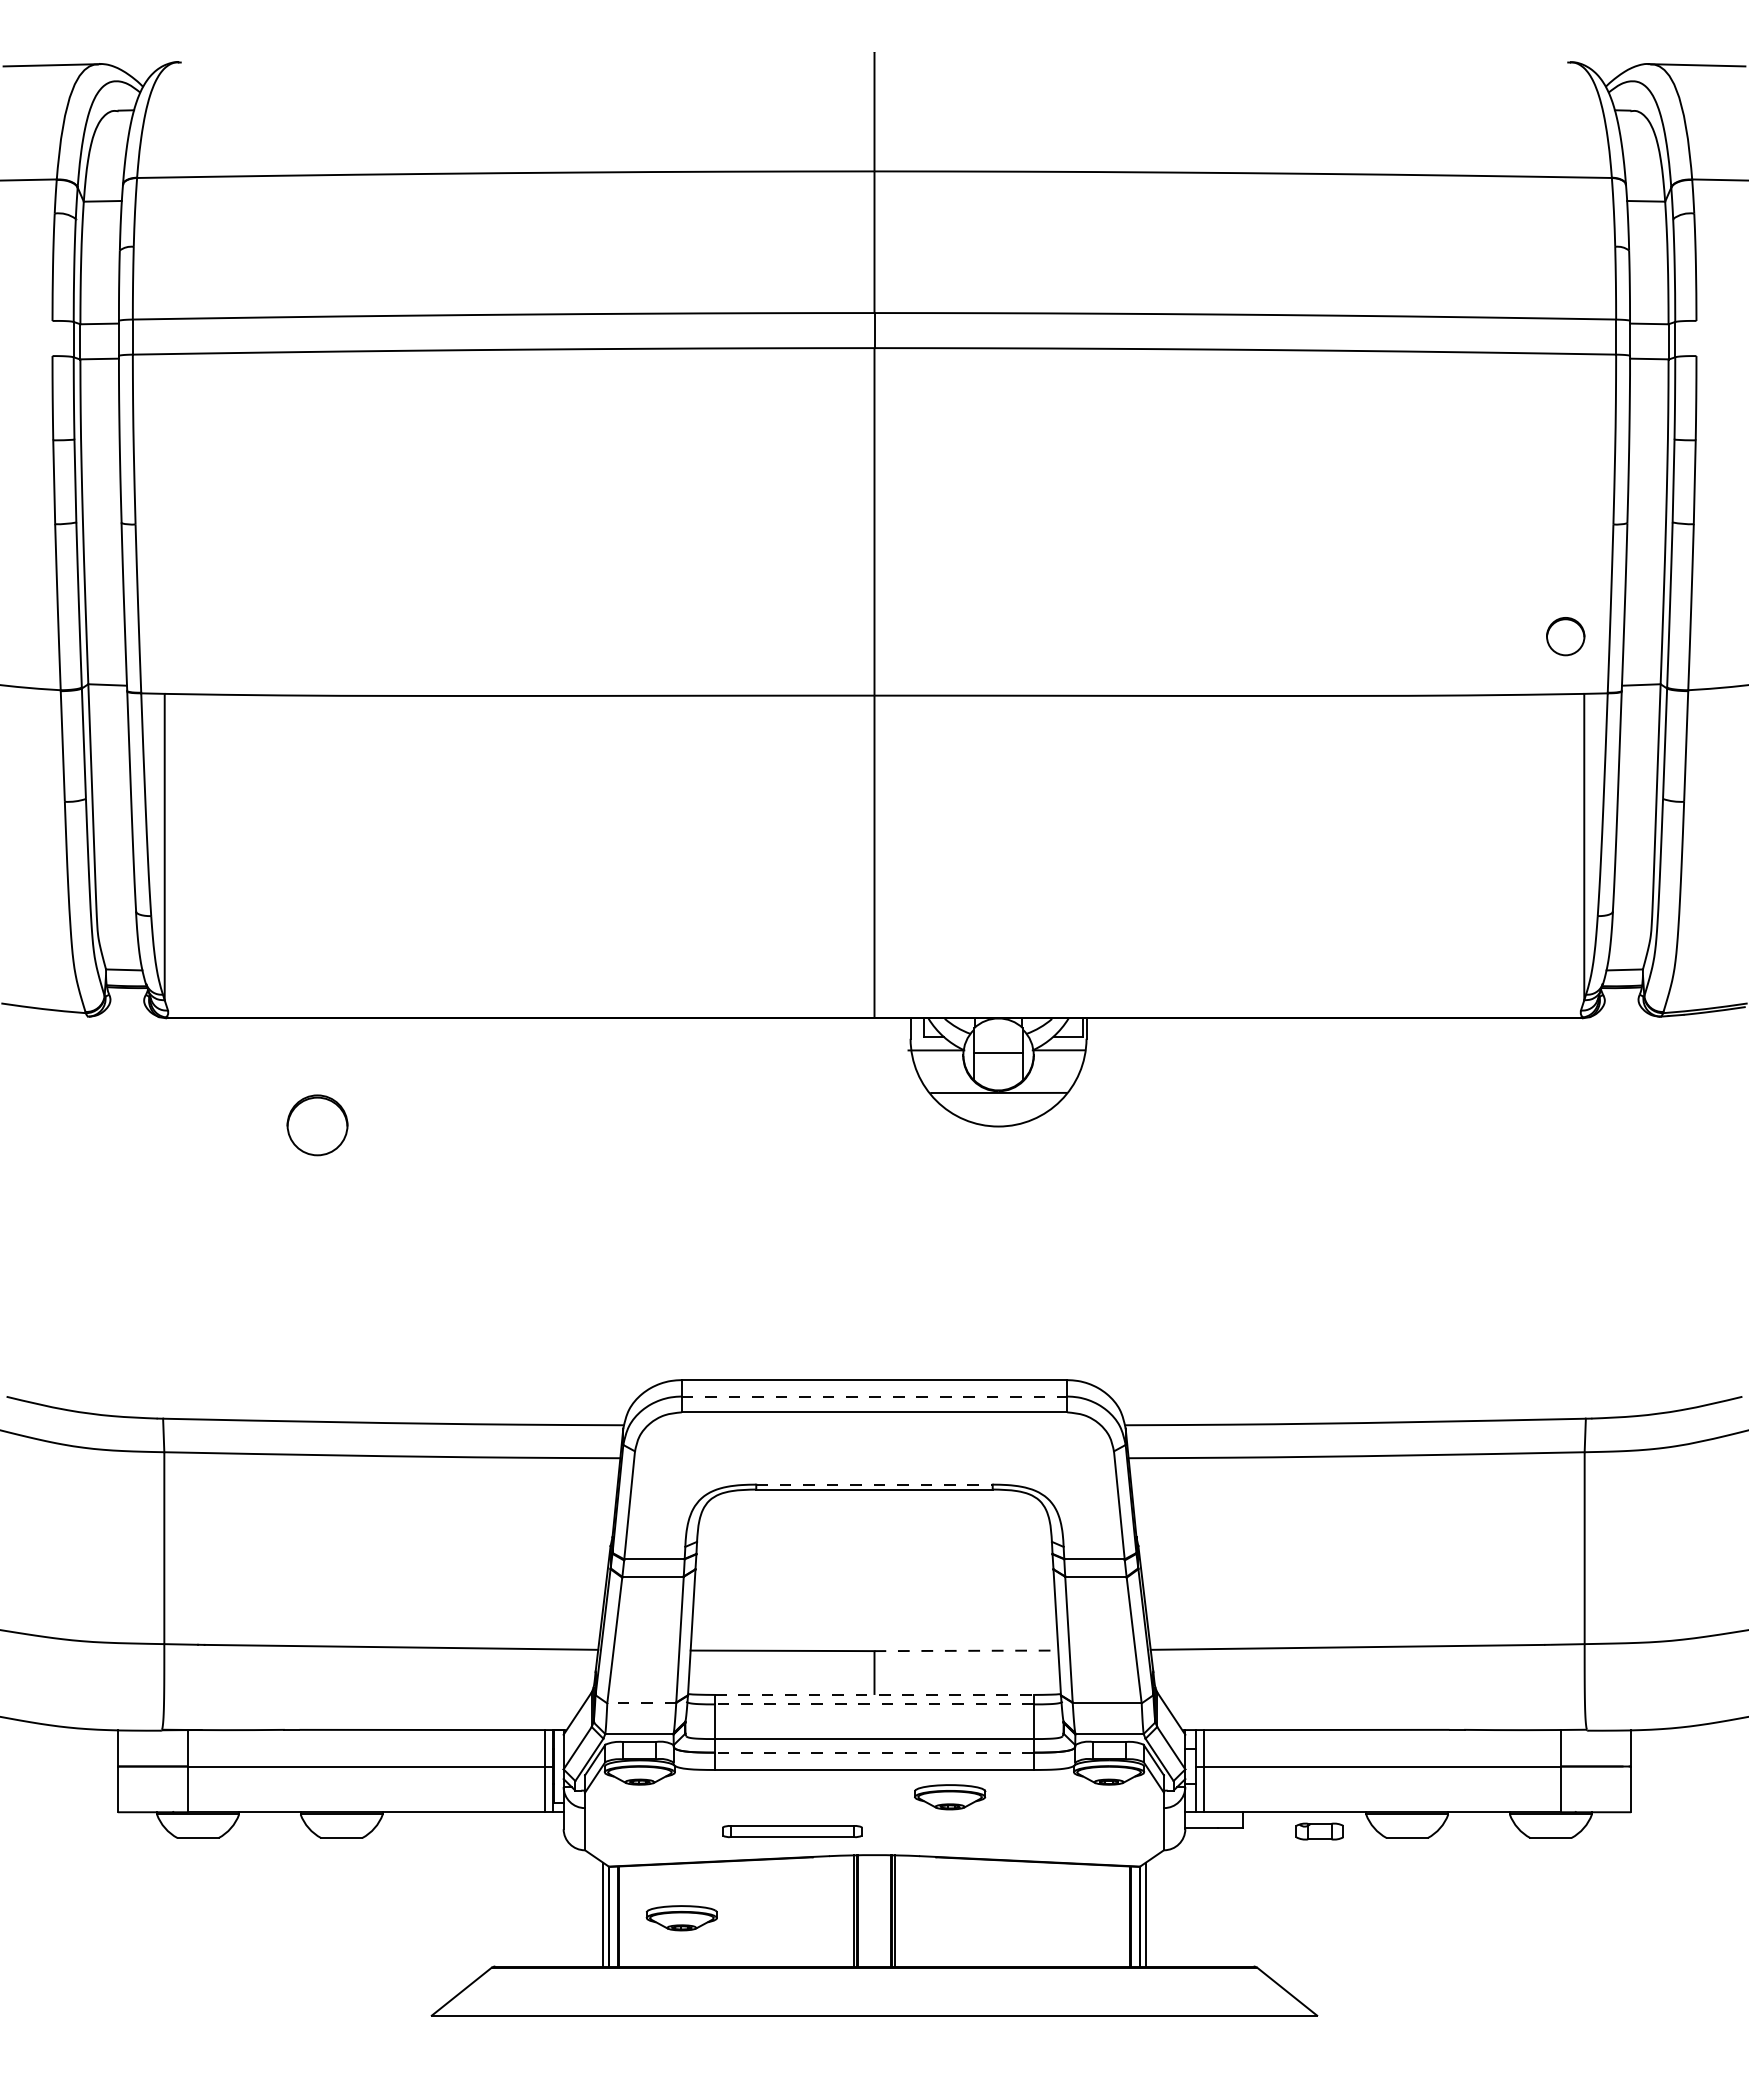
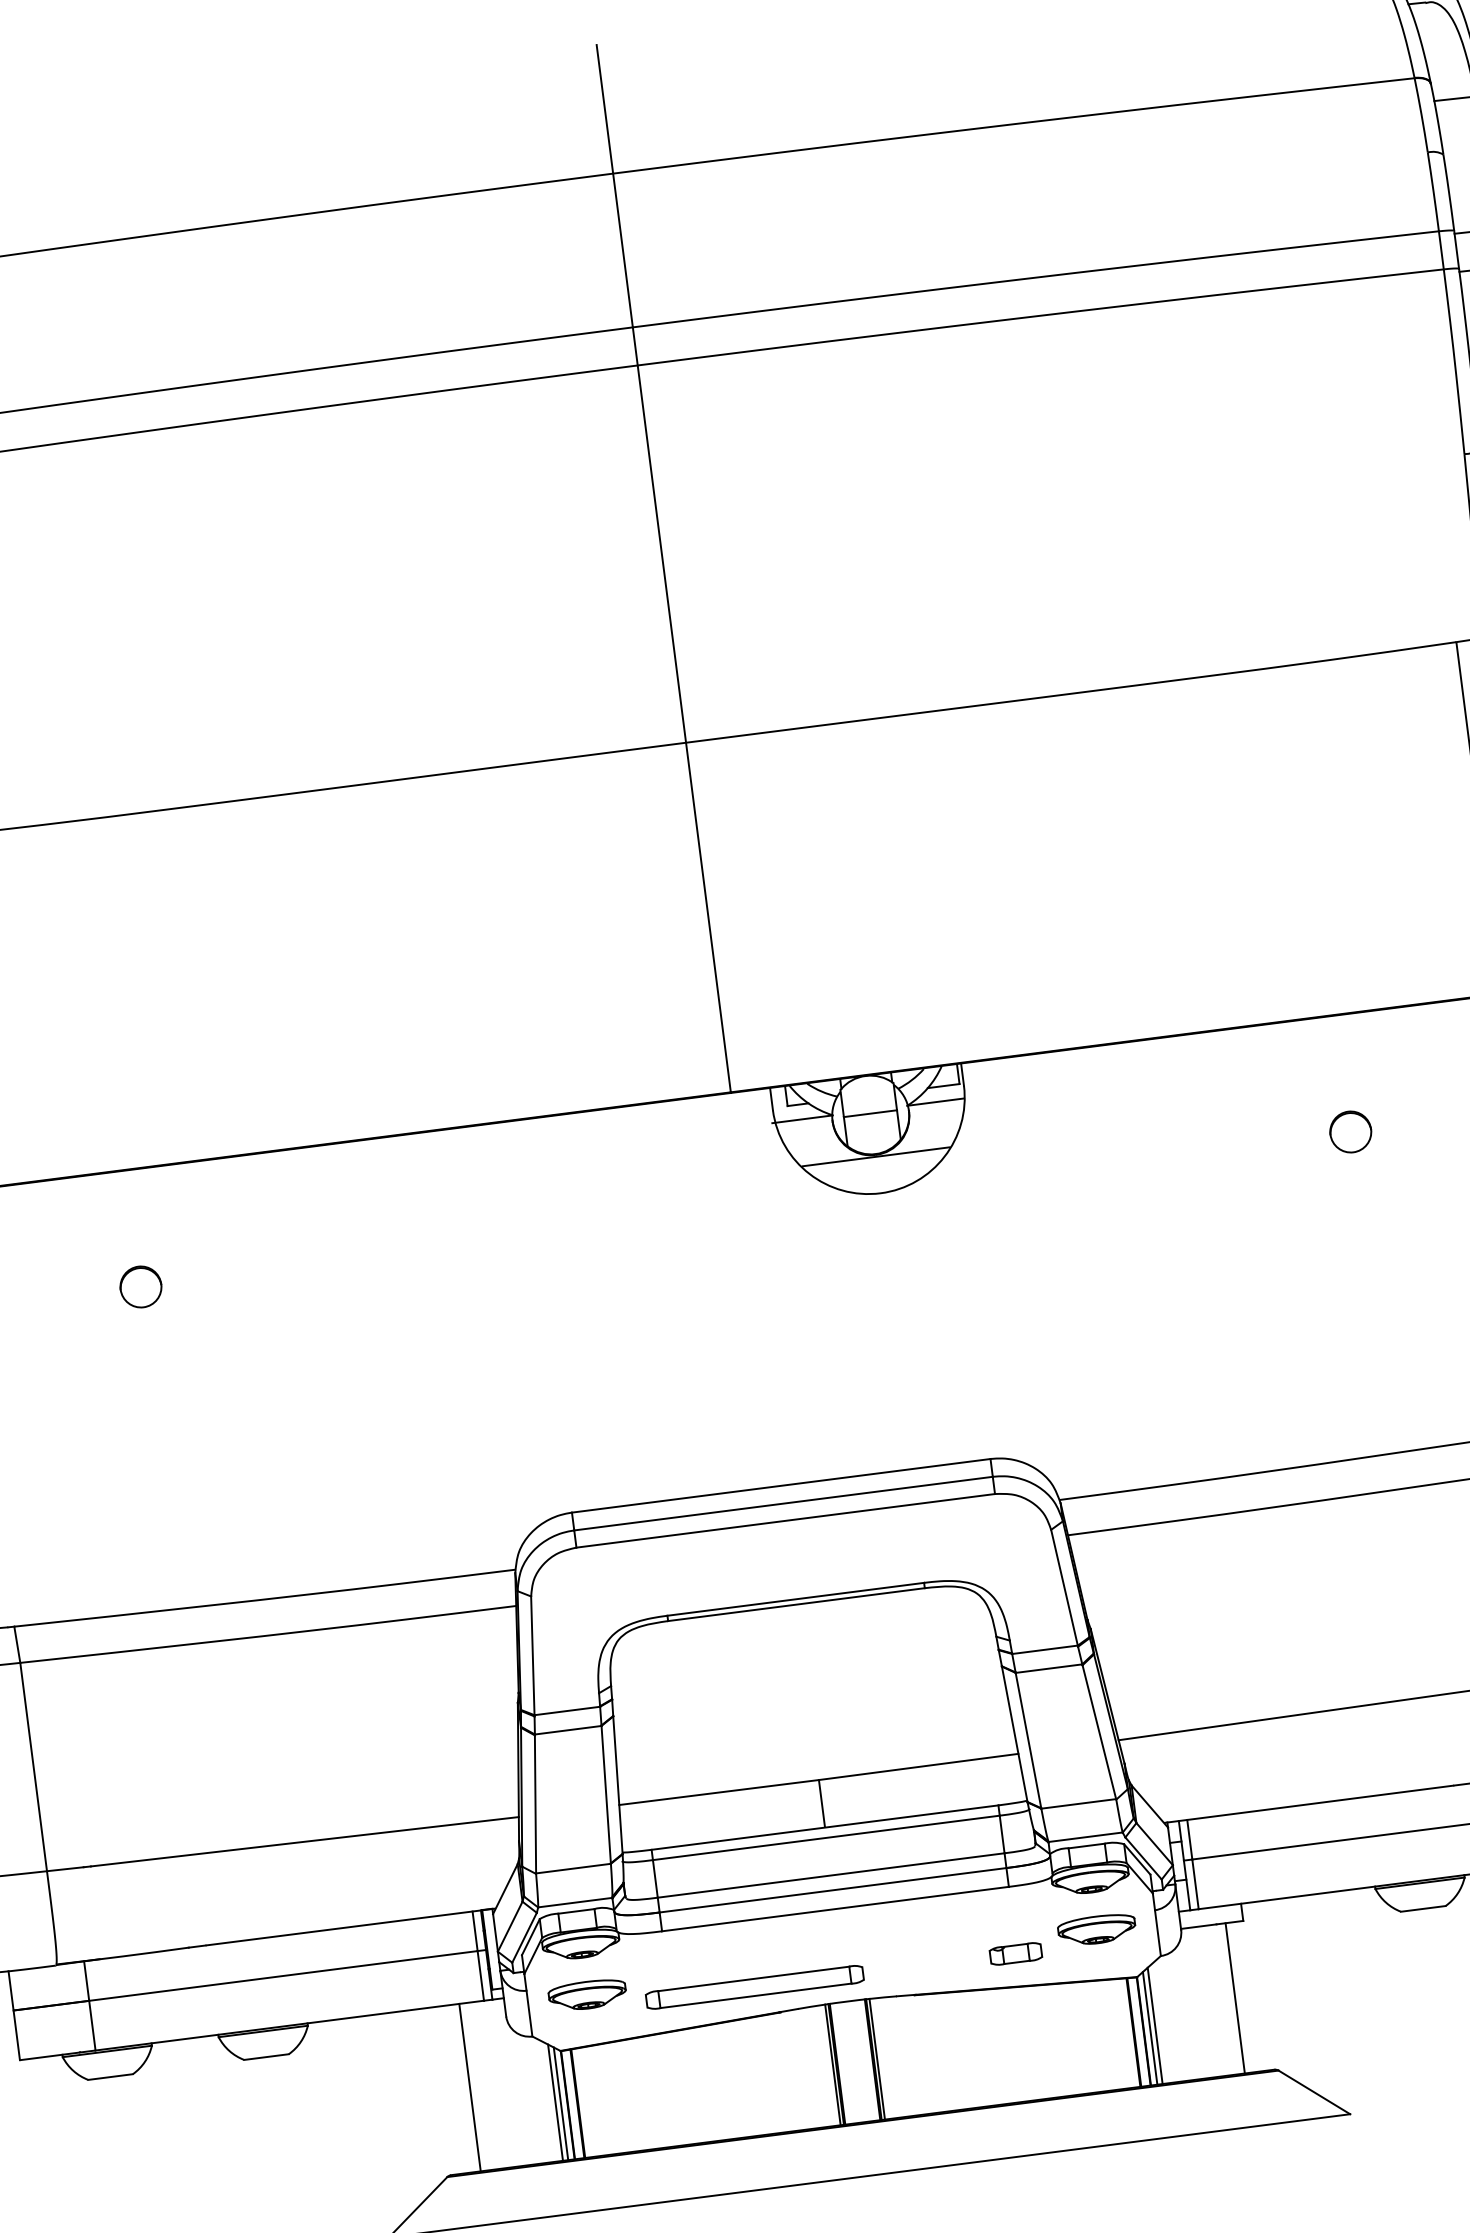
circle: (1565, 636) -> (1350, 1131), moved
circle: (316, 1125) -> (140, 1287), size x0.62
line: (874, 1396) -> (783, 1503), dashed -> solid
line: (875, 1484) -> (796, 1599), dashed -> solid
line: (966, 1650) -> (918, 1766), dashed -> solid
line: (874, 1694) -> (824, 1827), dashed -> solid
line: (641, 1702) -> (573, 1868), dashed -> solid
line: (874, 1704) -> (826, 1837), dashed -> solid
line: (874, 1752) -> (833, 1890), dashed -> solid
part: (950, 1797) -> (1097, 1930), moved
part: (792, 1831) -> (755, 1987), size x1.43
part: (1319, 1831) -> (1015, 1953), moved
line: (522, 1889) -> (469, 2087), added
line: (1226, 1897) -> (1235, 1998), added
line: (598, 1912) -> (555, 2102), added
line: (1150, 1912) -> (1154, 2025), added
part: (681, 1918) -> (587, 1995), moved

